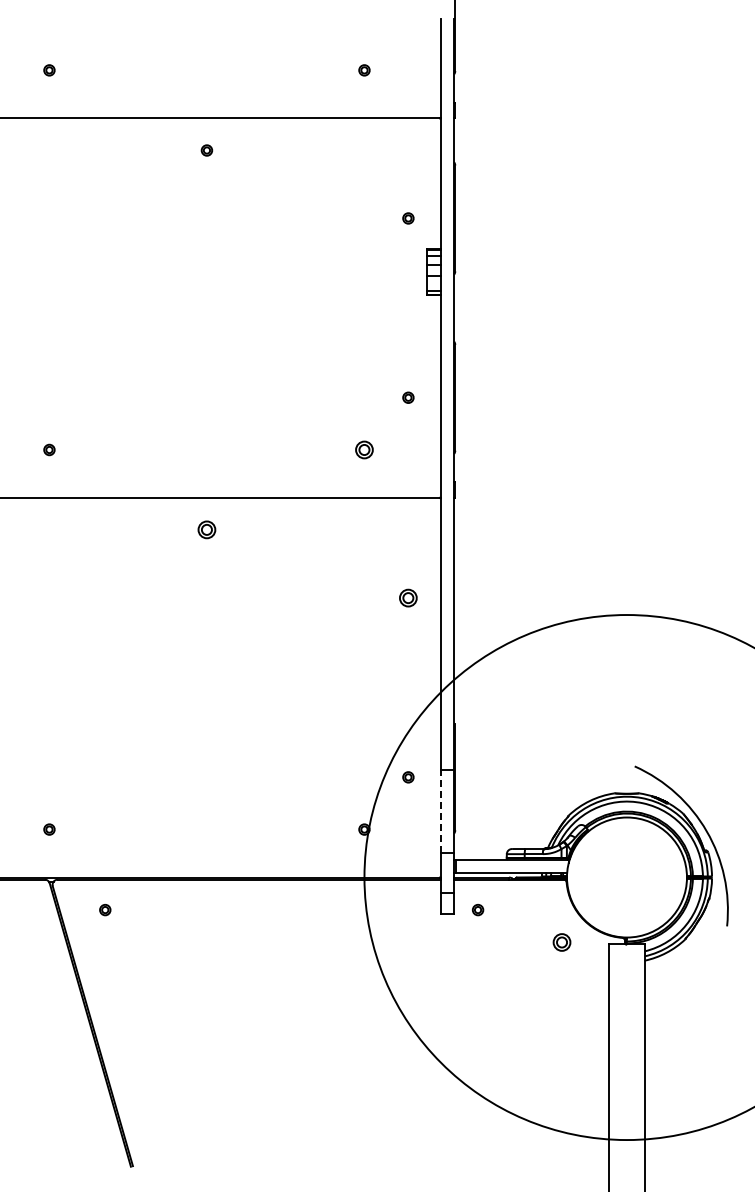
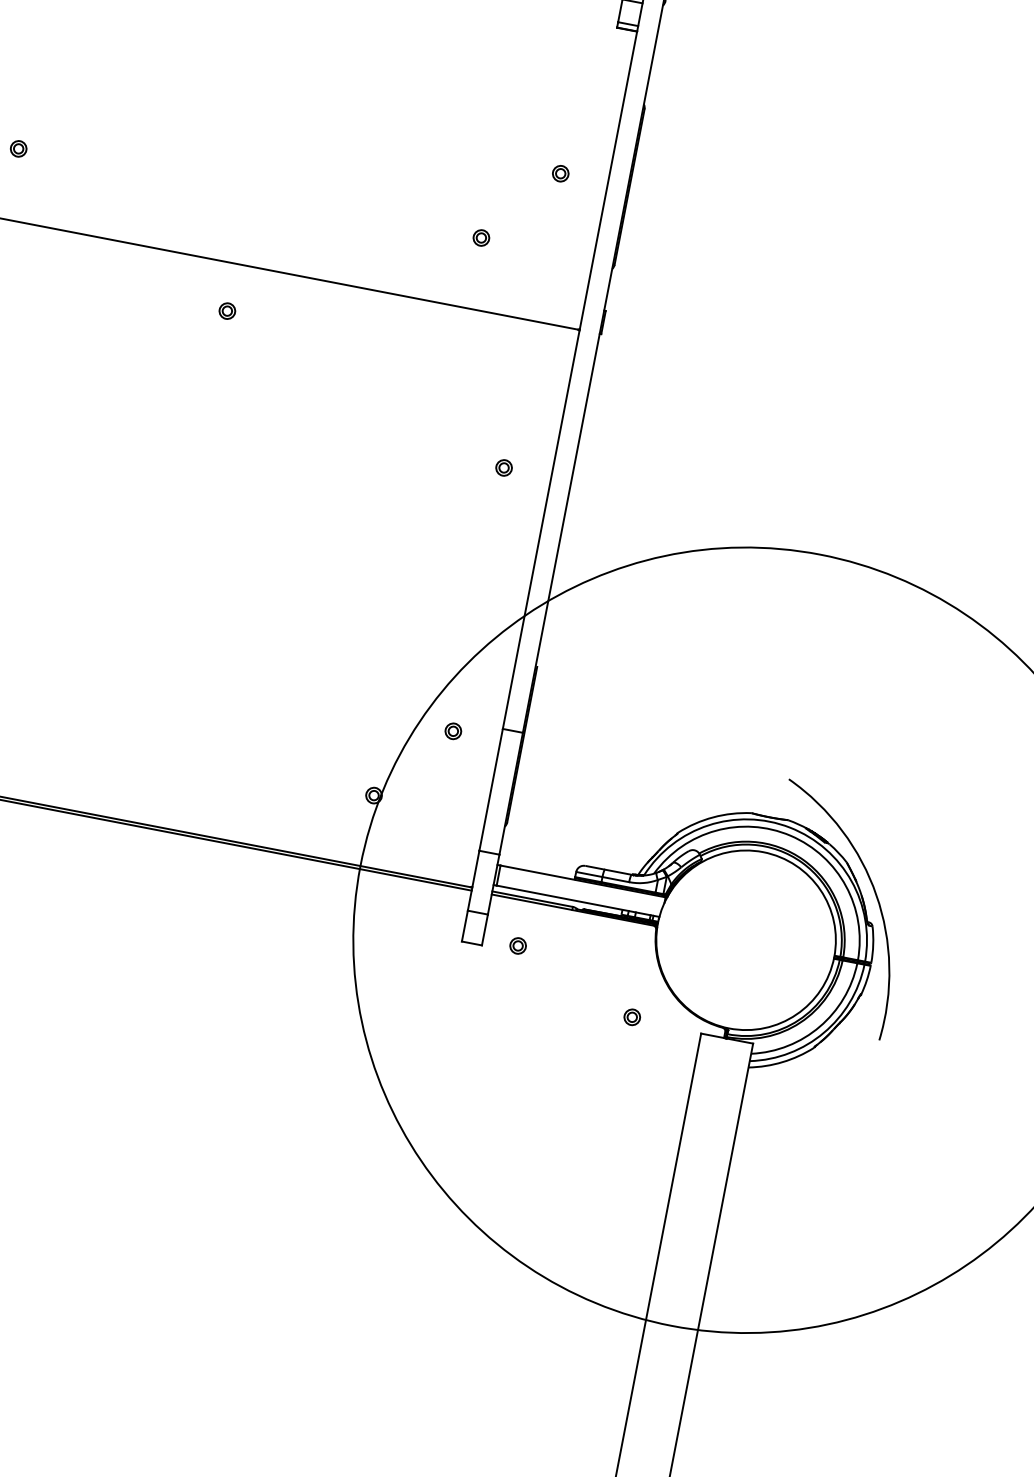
part: (364, 449) -> (481, 237), size x0.62
part: (206, 530) -> (226, 311), size x0.62
part: (408, 597) -> (504, 467), size x0.62
line: (440, 810) -> (491, 789), dashed -> solid
part: (561, 942) -> (631, 1017), size x0.62

